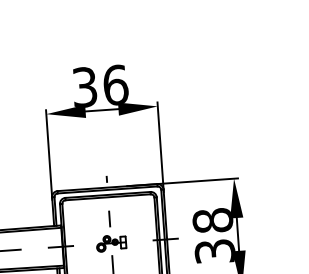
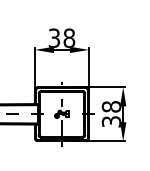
text: (115, 83) -> (69, 37), 36 -> 38

